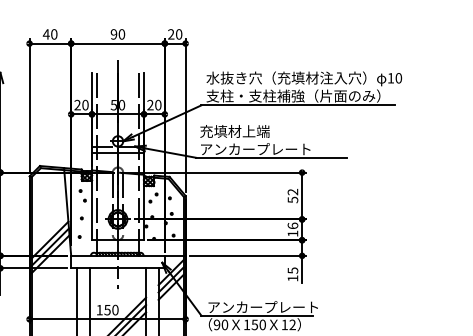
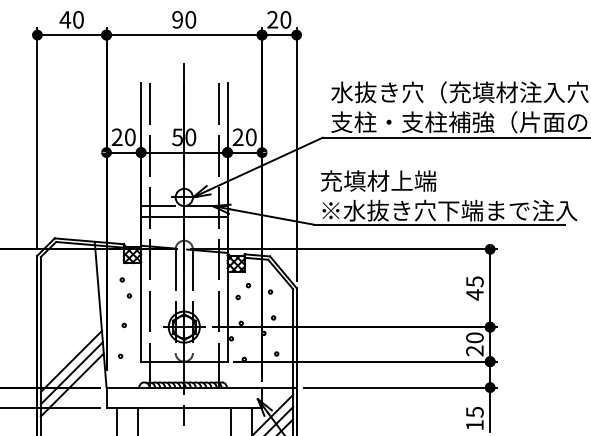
text: (277, 148) -> (449, 209), アンカープレート -> ※水抜き穴下端まで注入
text: (292, 195) -> (474, 287), 52 -> 45
text: (292, 229) -> (474, 343), 16 -> 20

